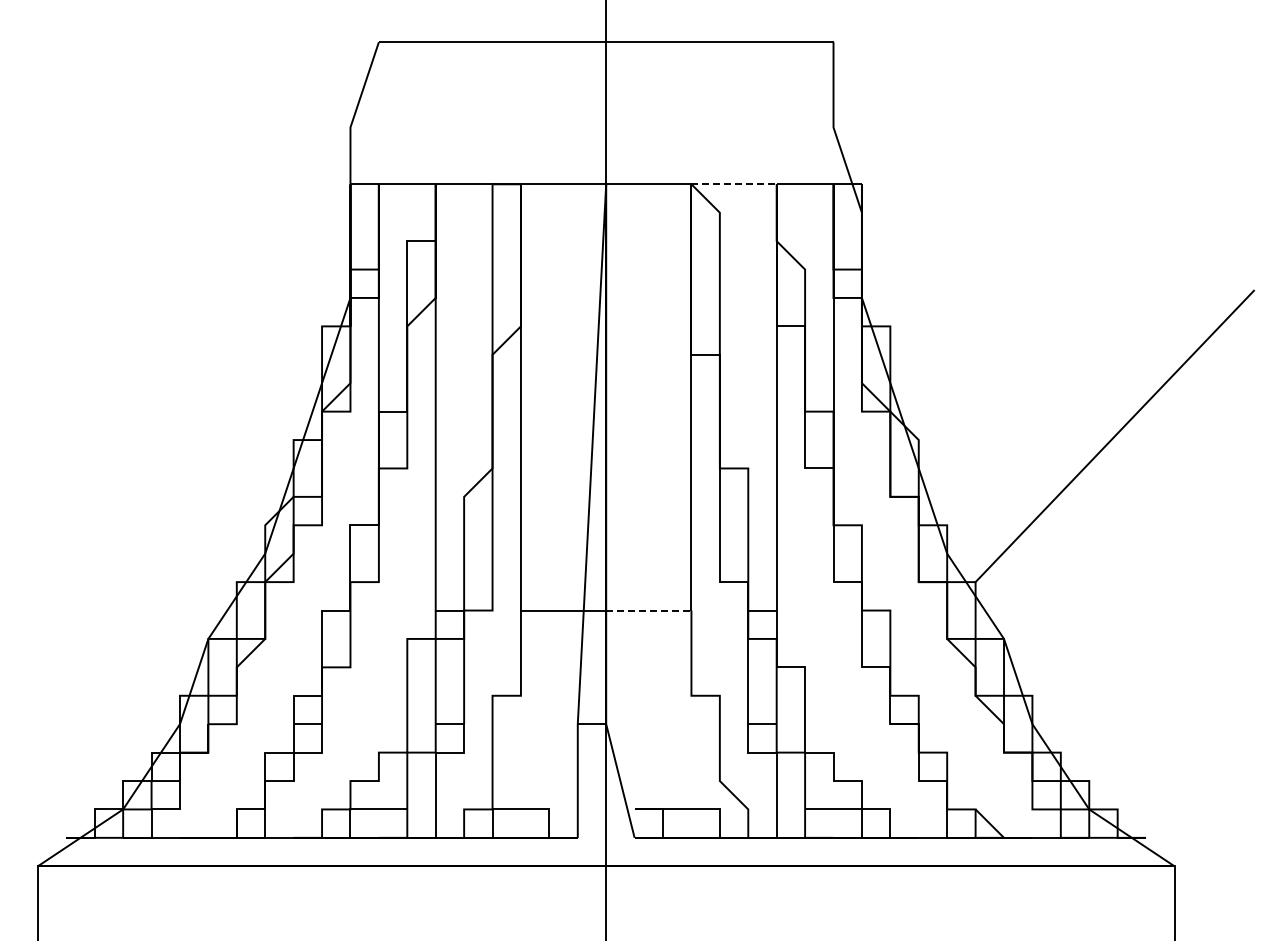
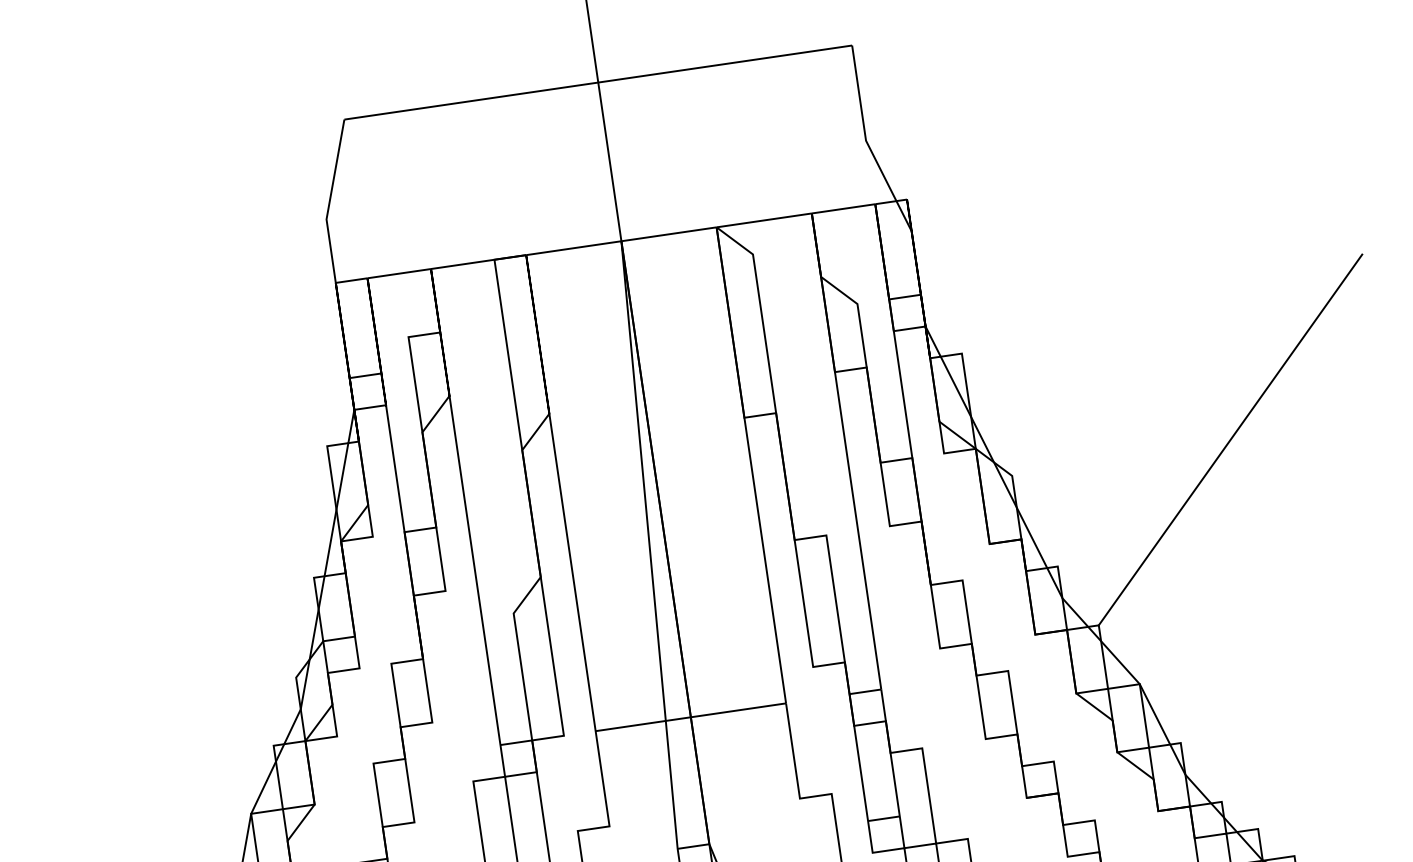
line: (734, 184) -> (764, 220), dashed -> solid
line: (648, 610) -> (738, 710), dashed -> solid

